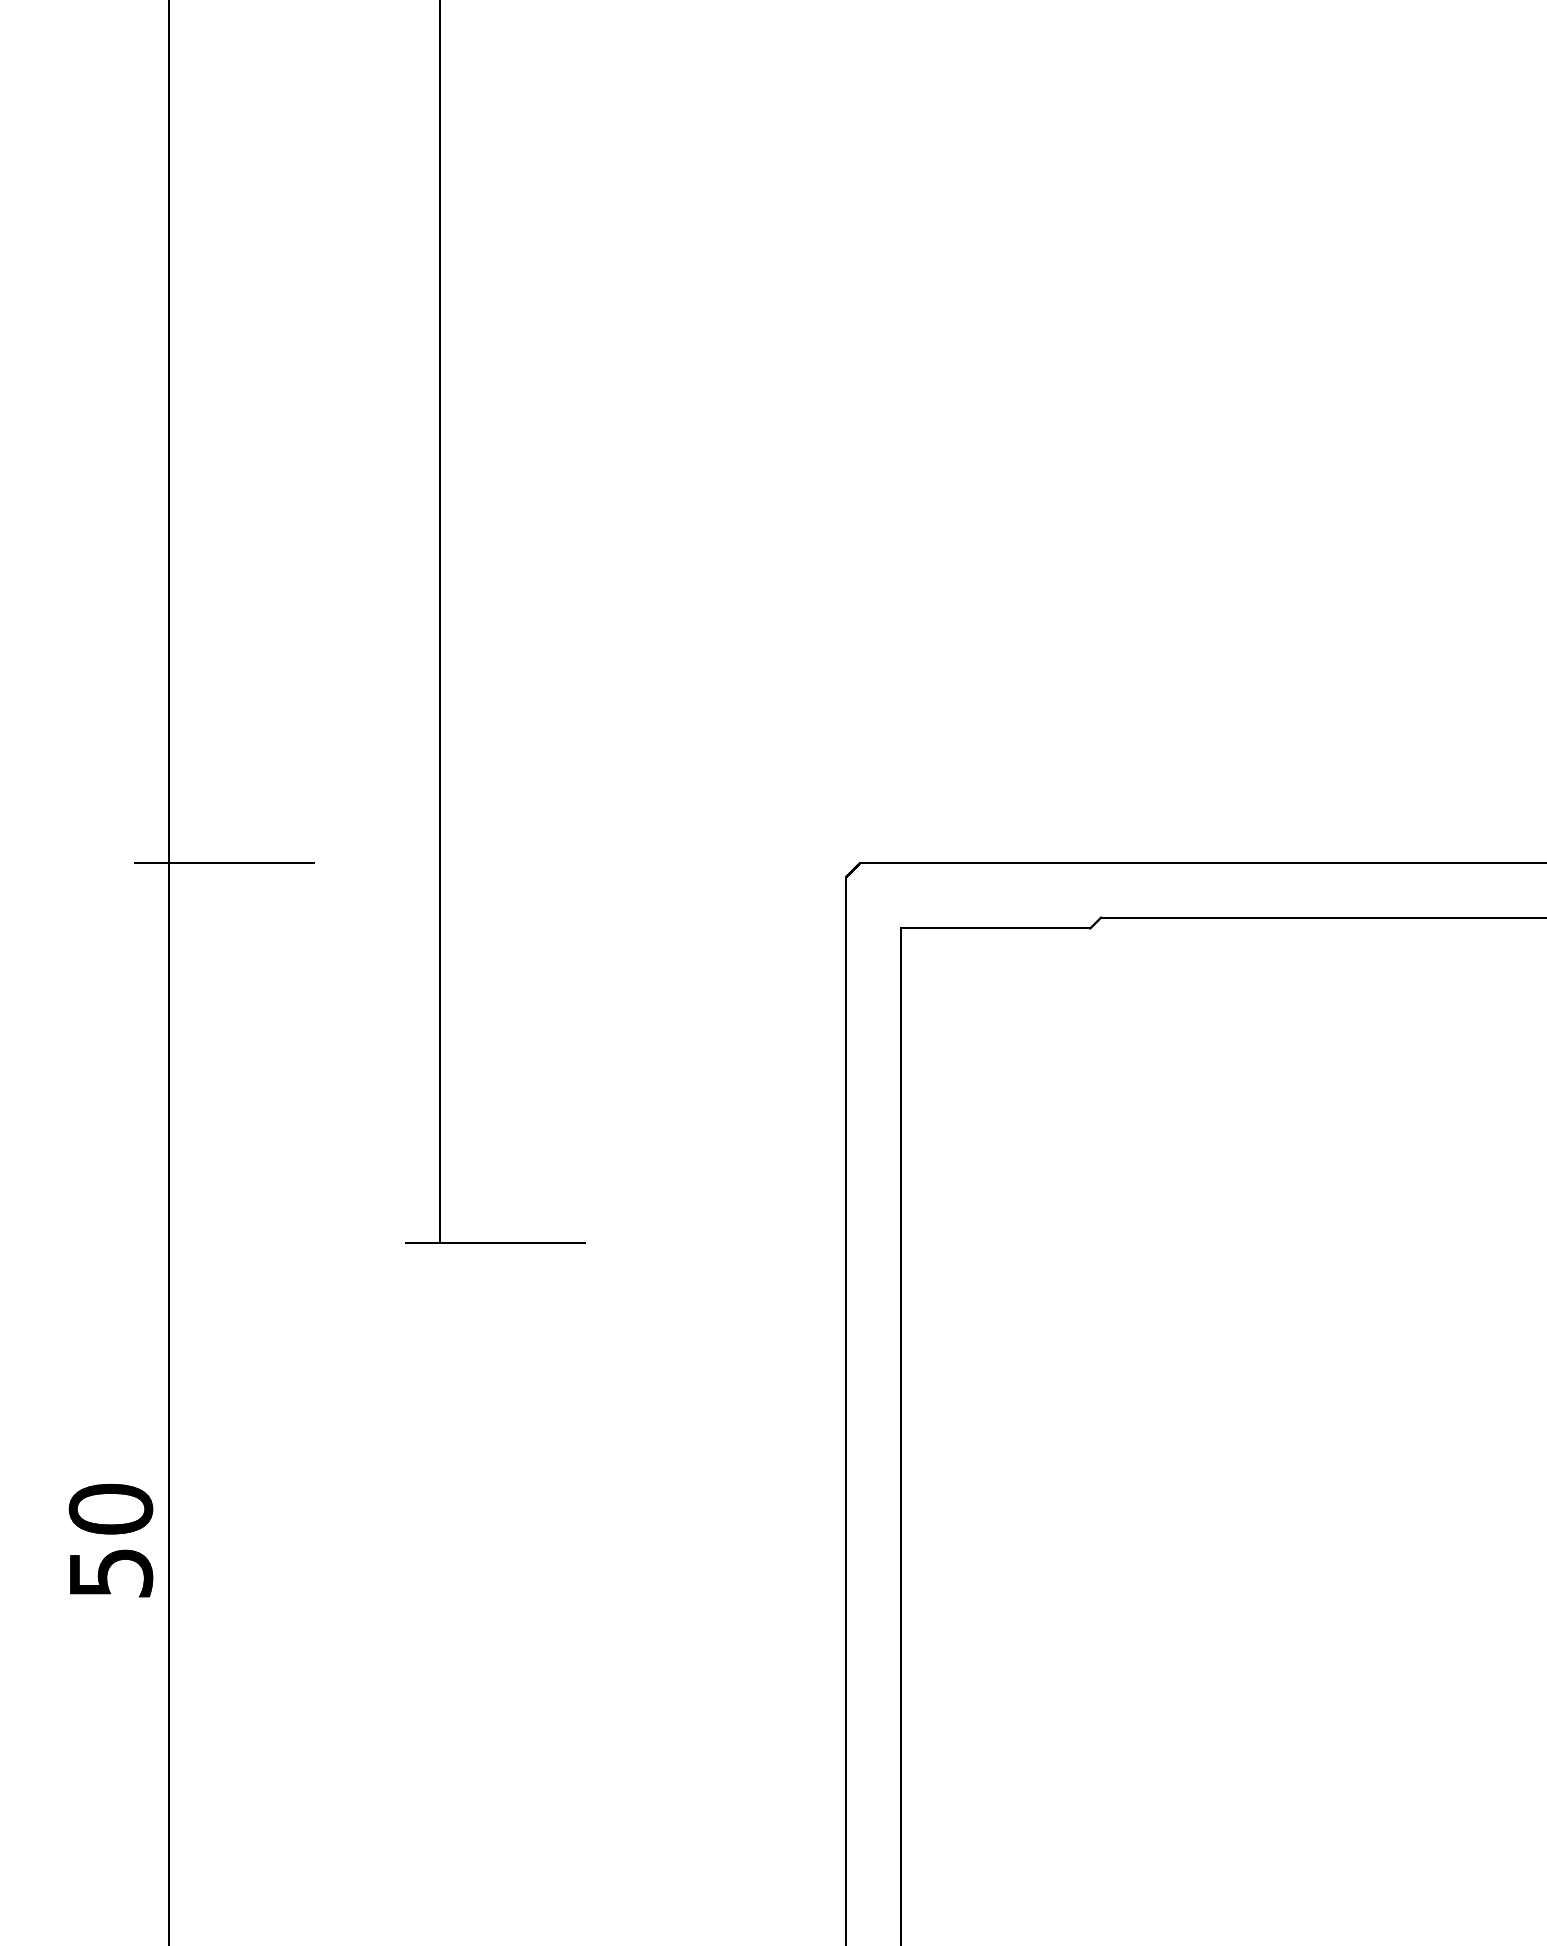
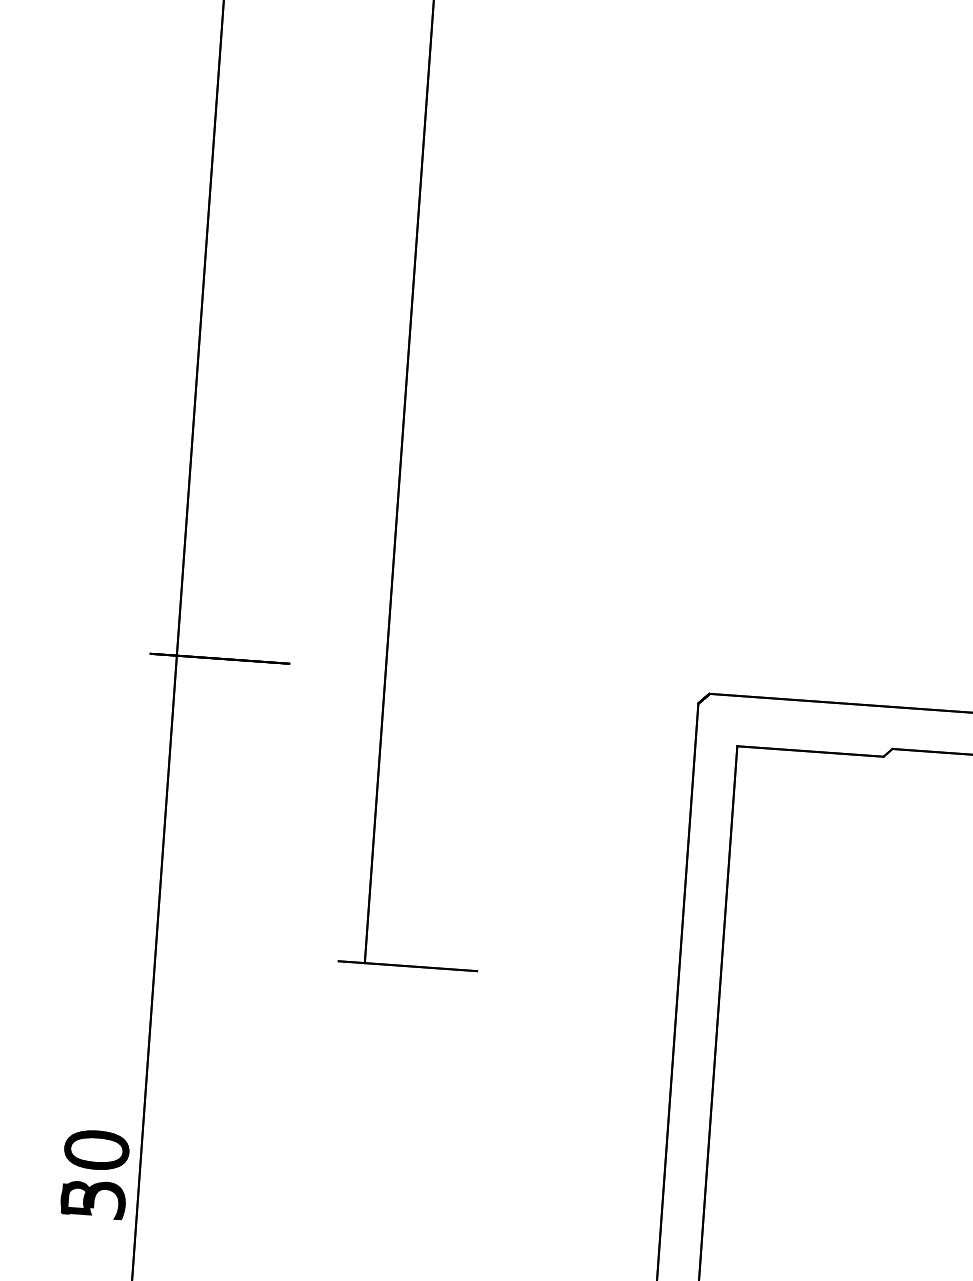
text: (110, 1572) -> (92, 1198), 50 -> 30

